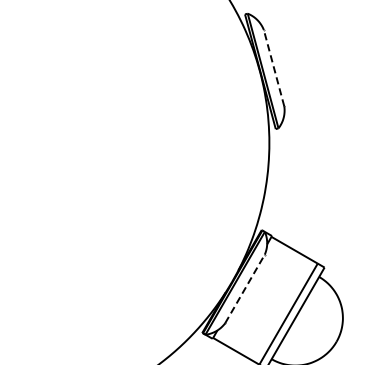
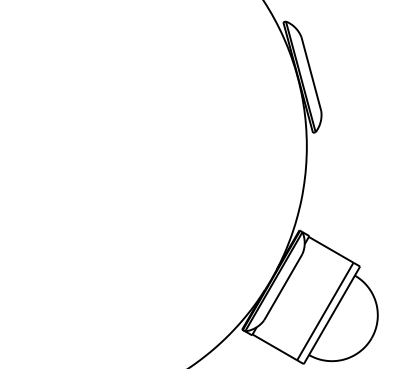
line: (274, 67) -> (311, 73), dashed -> solid
line: (245, 288) -> (283, 286), dashed -> solid

